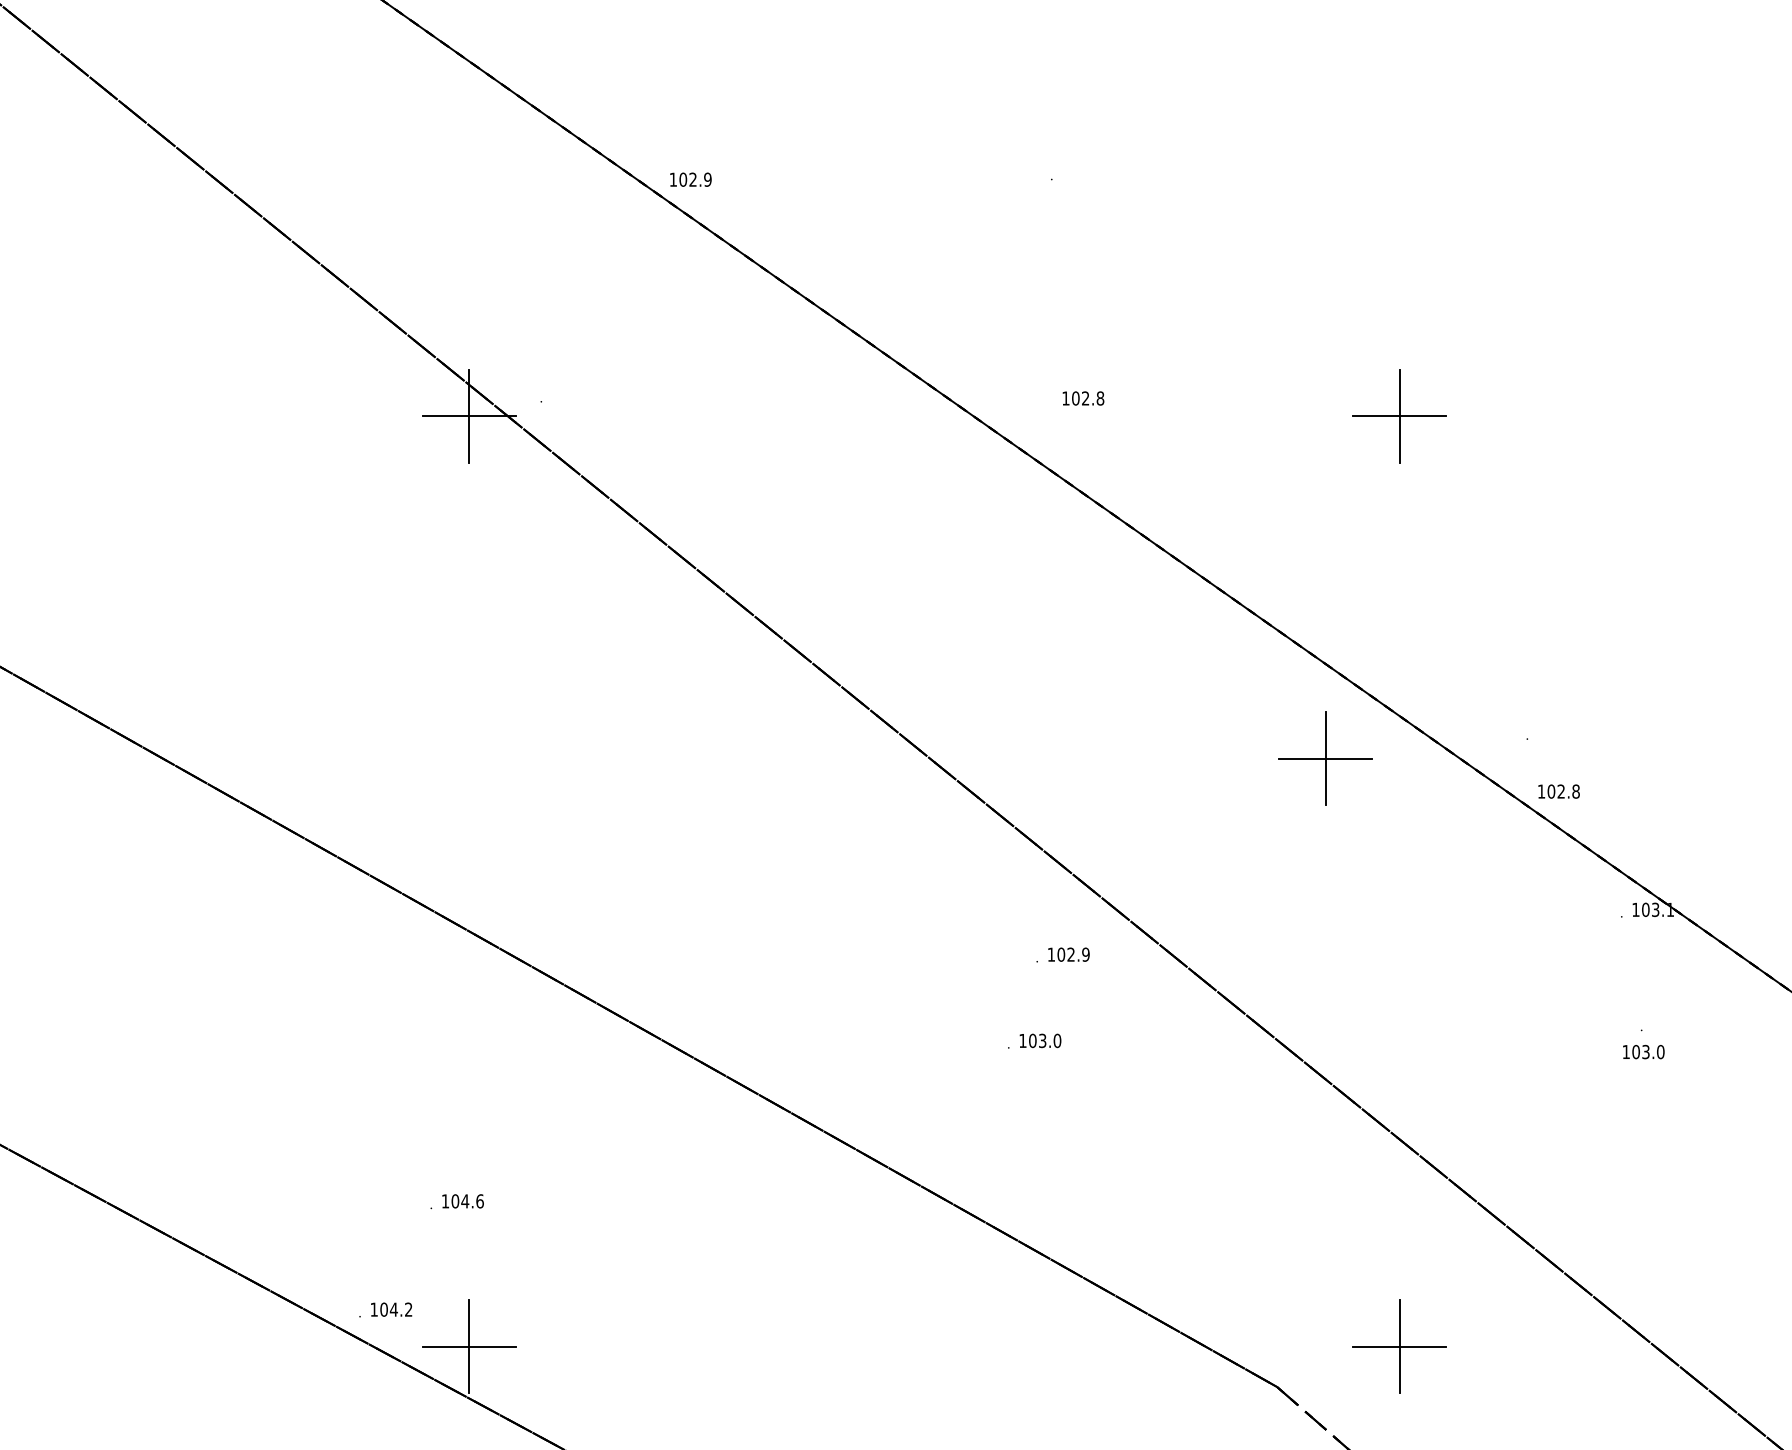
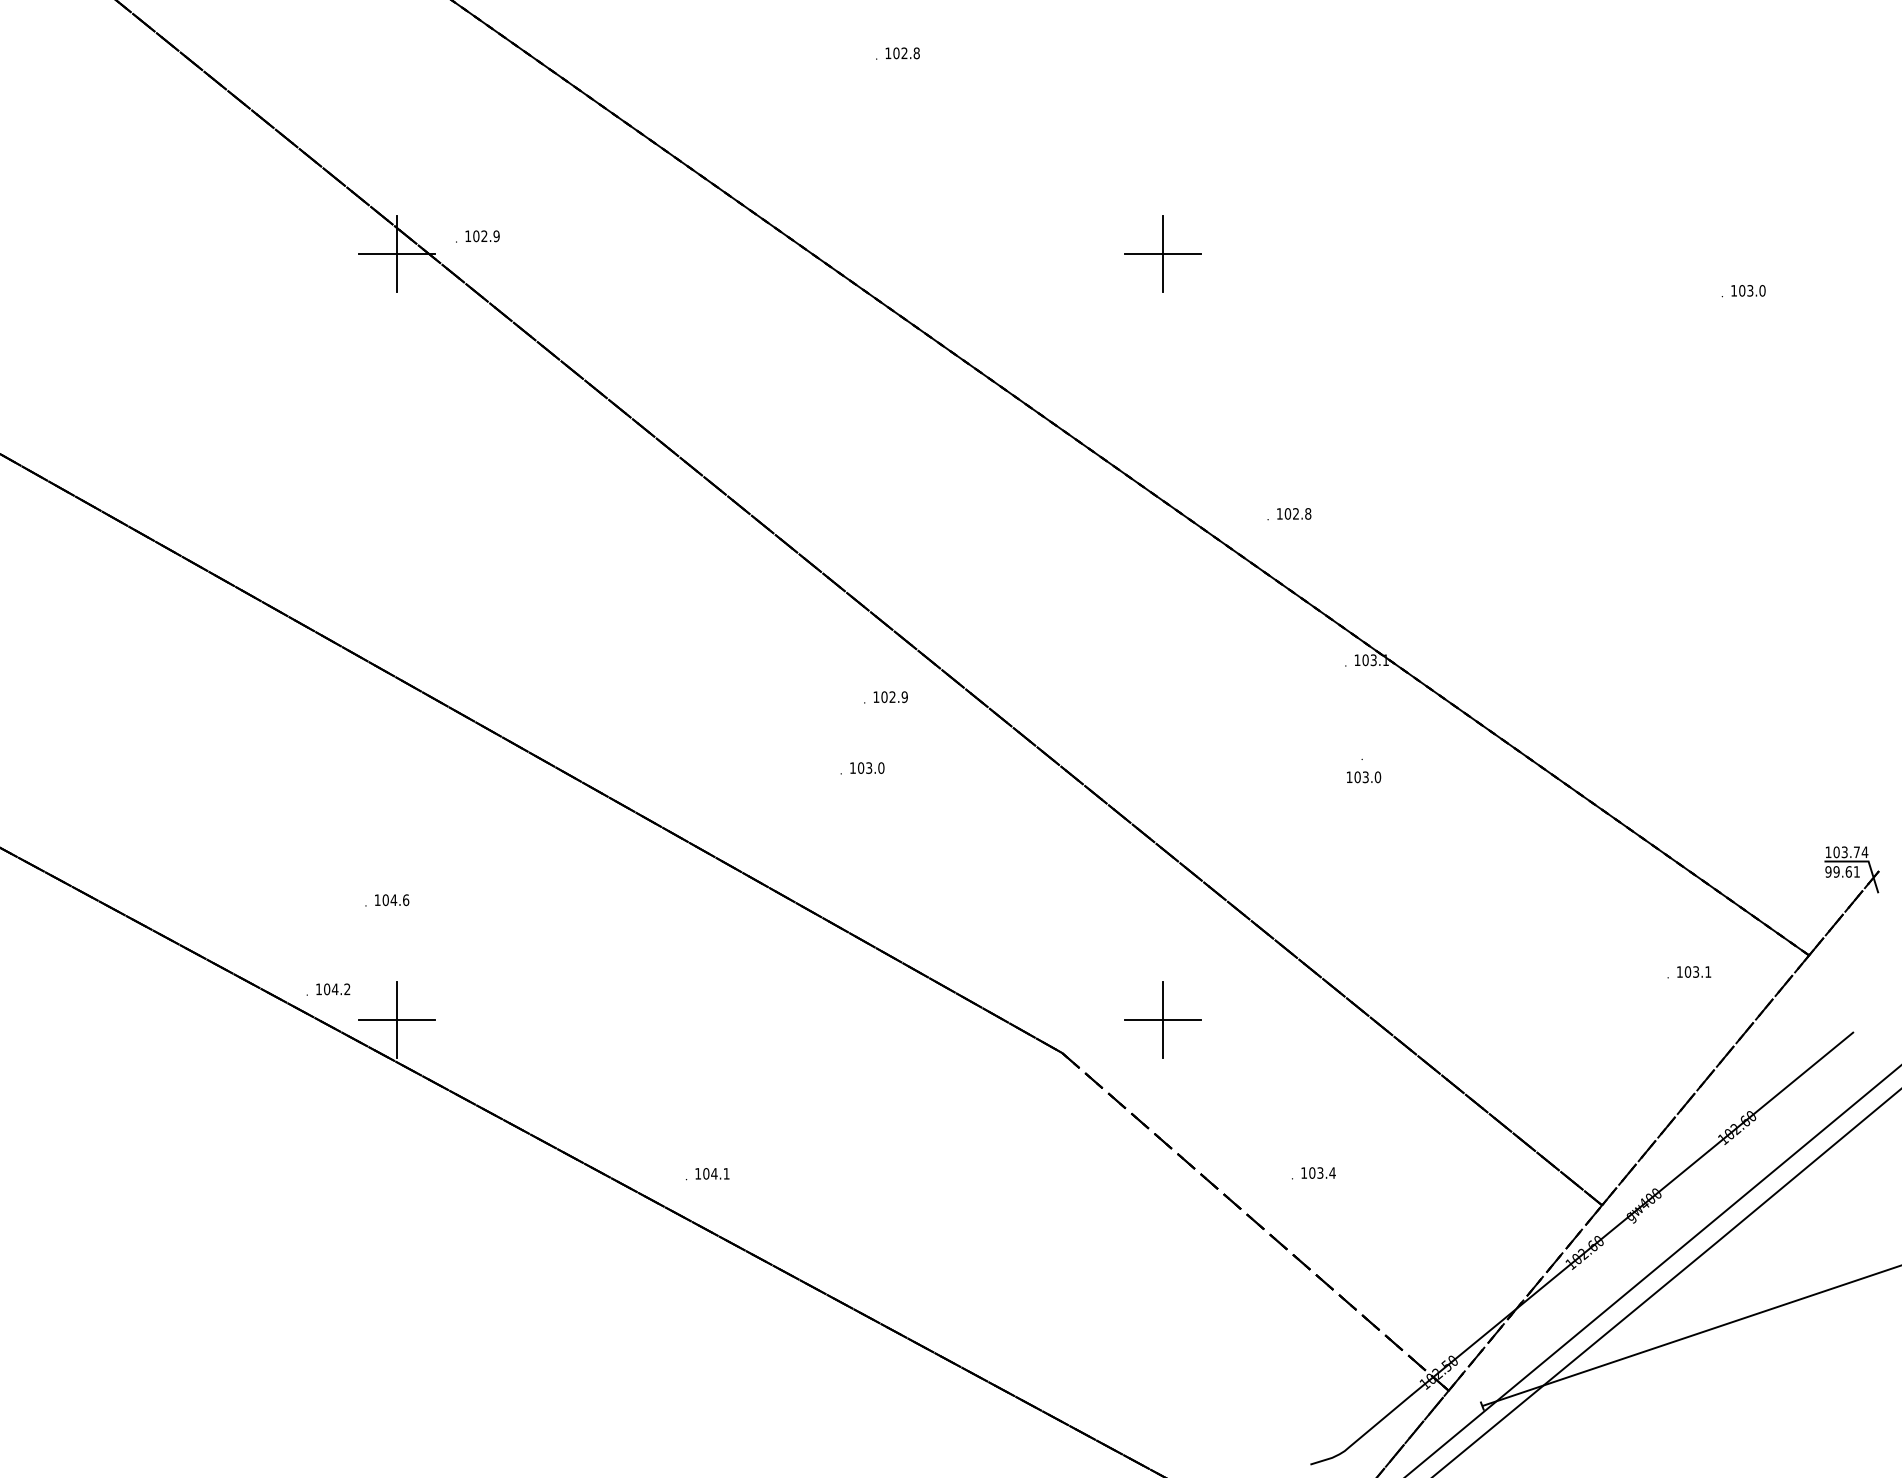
text: (690, 180) -> (482, 236), moved
text: (1083, 398) -> (902, 53), moved
part: (1324, 758) -> (1101, 535), removed
text: (1559, 791) -> (1294, 513), moved

